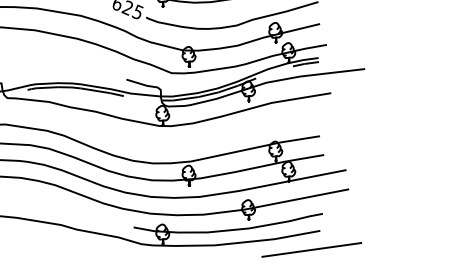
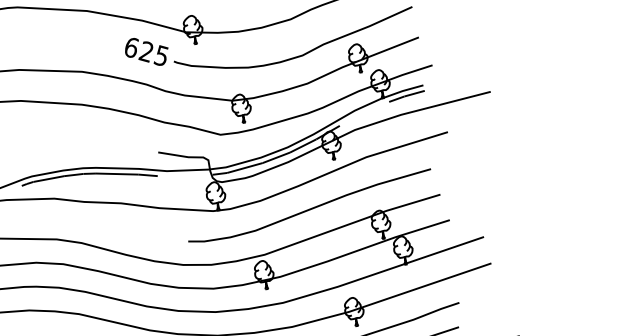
curve: (226, 133) -> (308, 208), added

